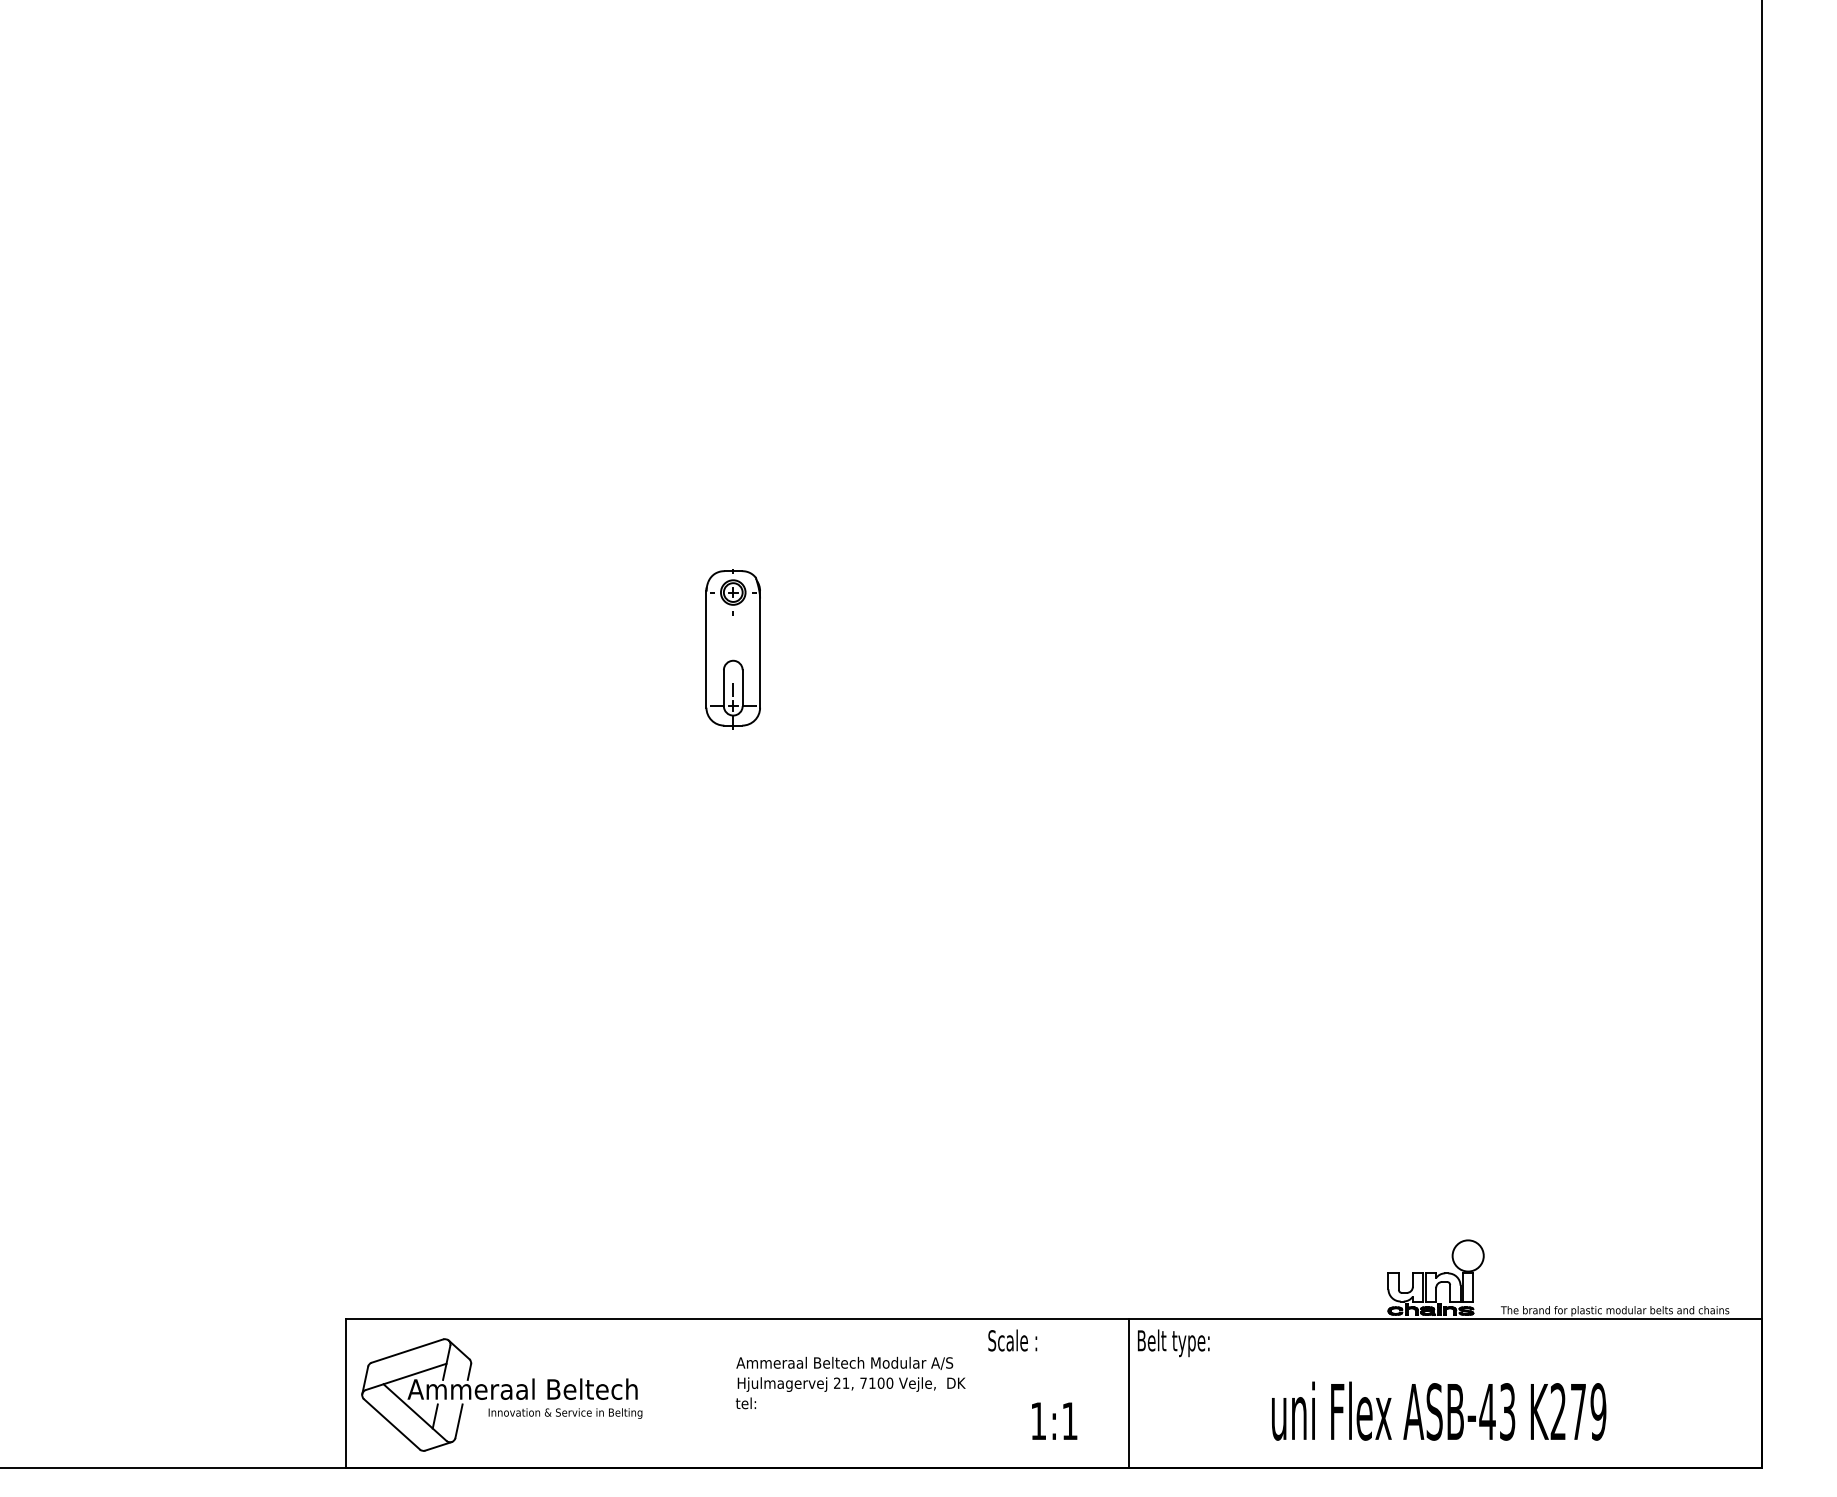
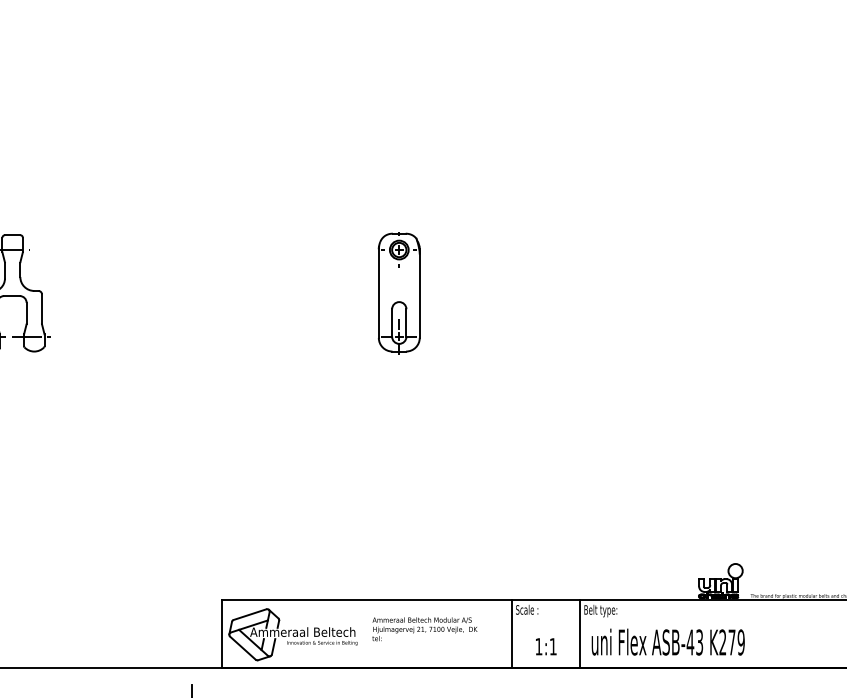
part: (731, 649) -> (398, 293), size x1.67
text: (849, 1383) -> (424, 629), moved
line: (980, 1392) -> (512, 633), added
text: (1437, 1409) -> (667, 641), moved

